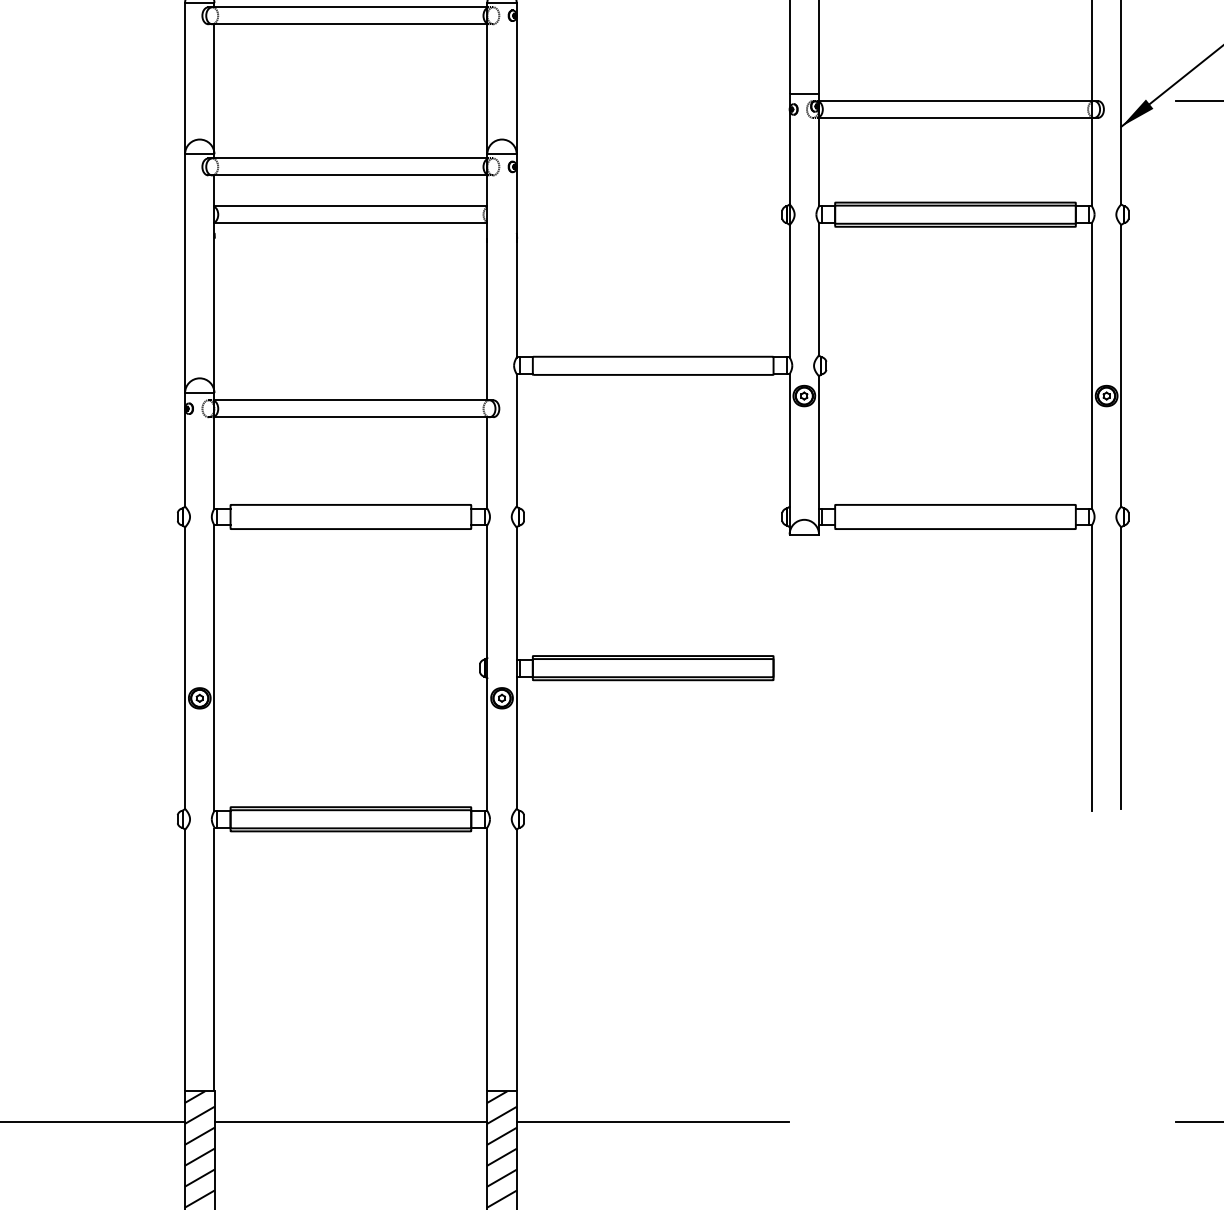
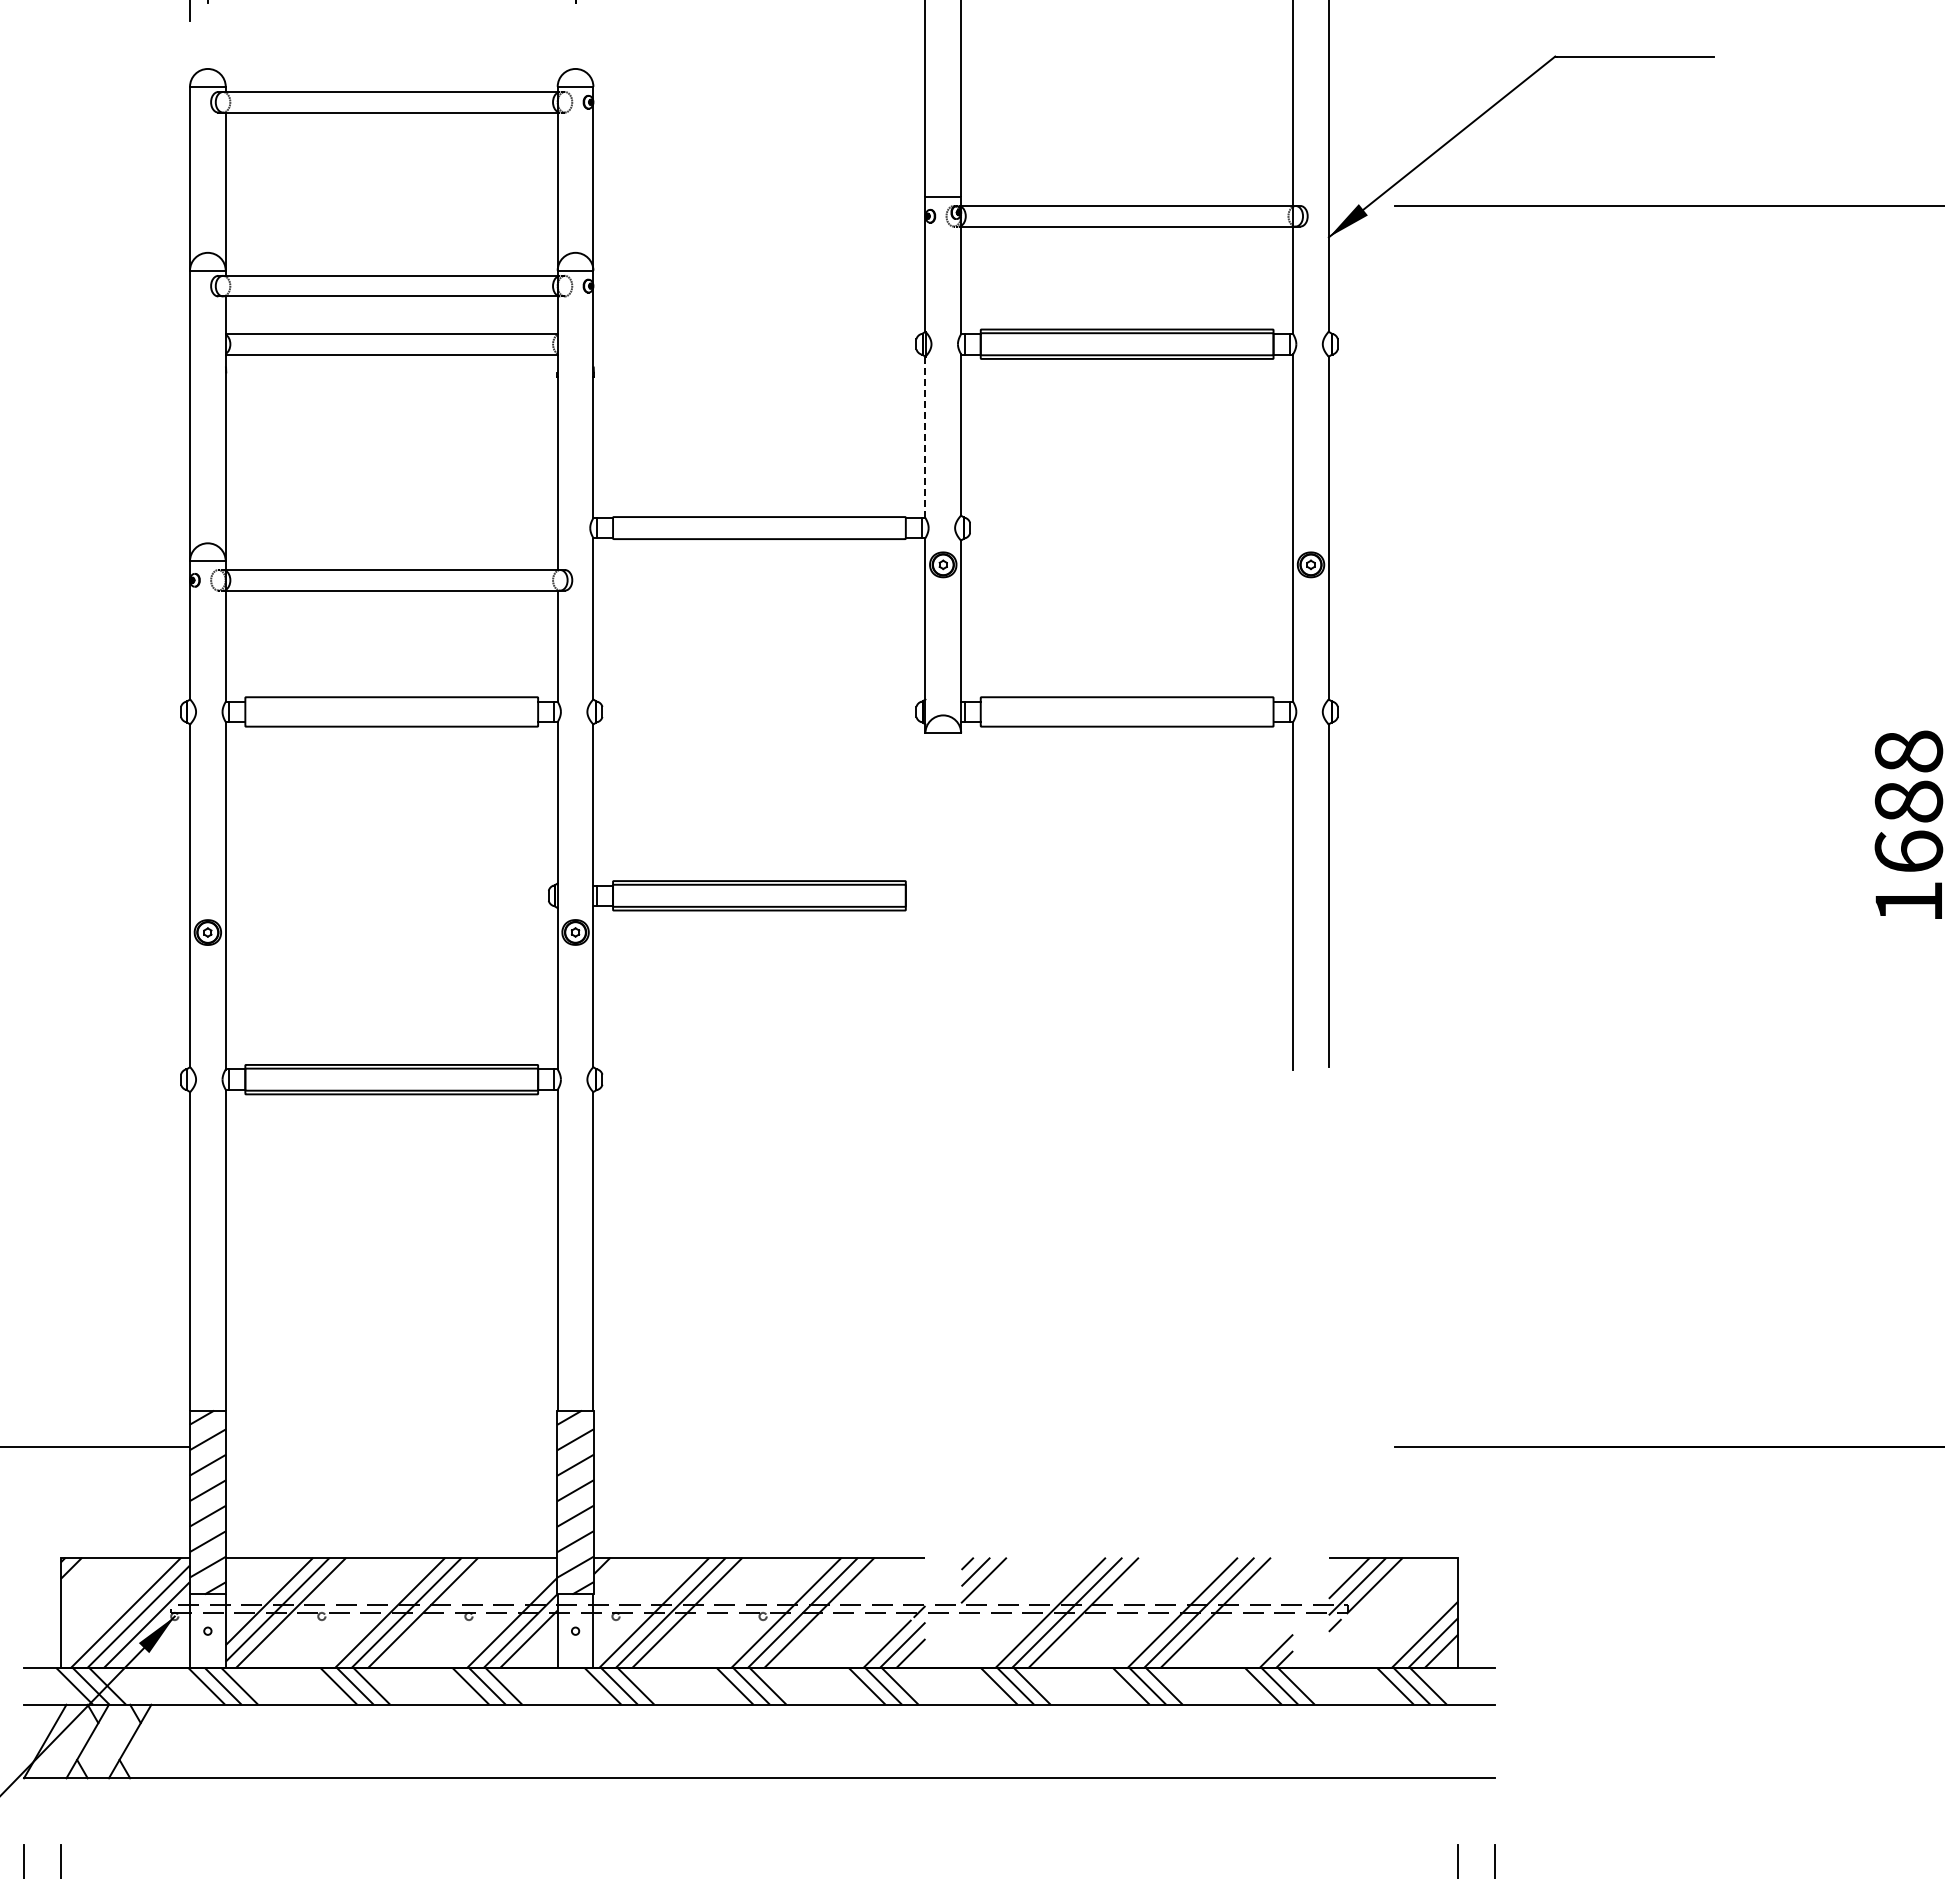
line: (789, 291) -> (925, 437), solid -> dashed
line: (350, 1121) -> (391, 1447), removed
line: (653, 1121) -> (759, 1447), removed

